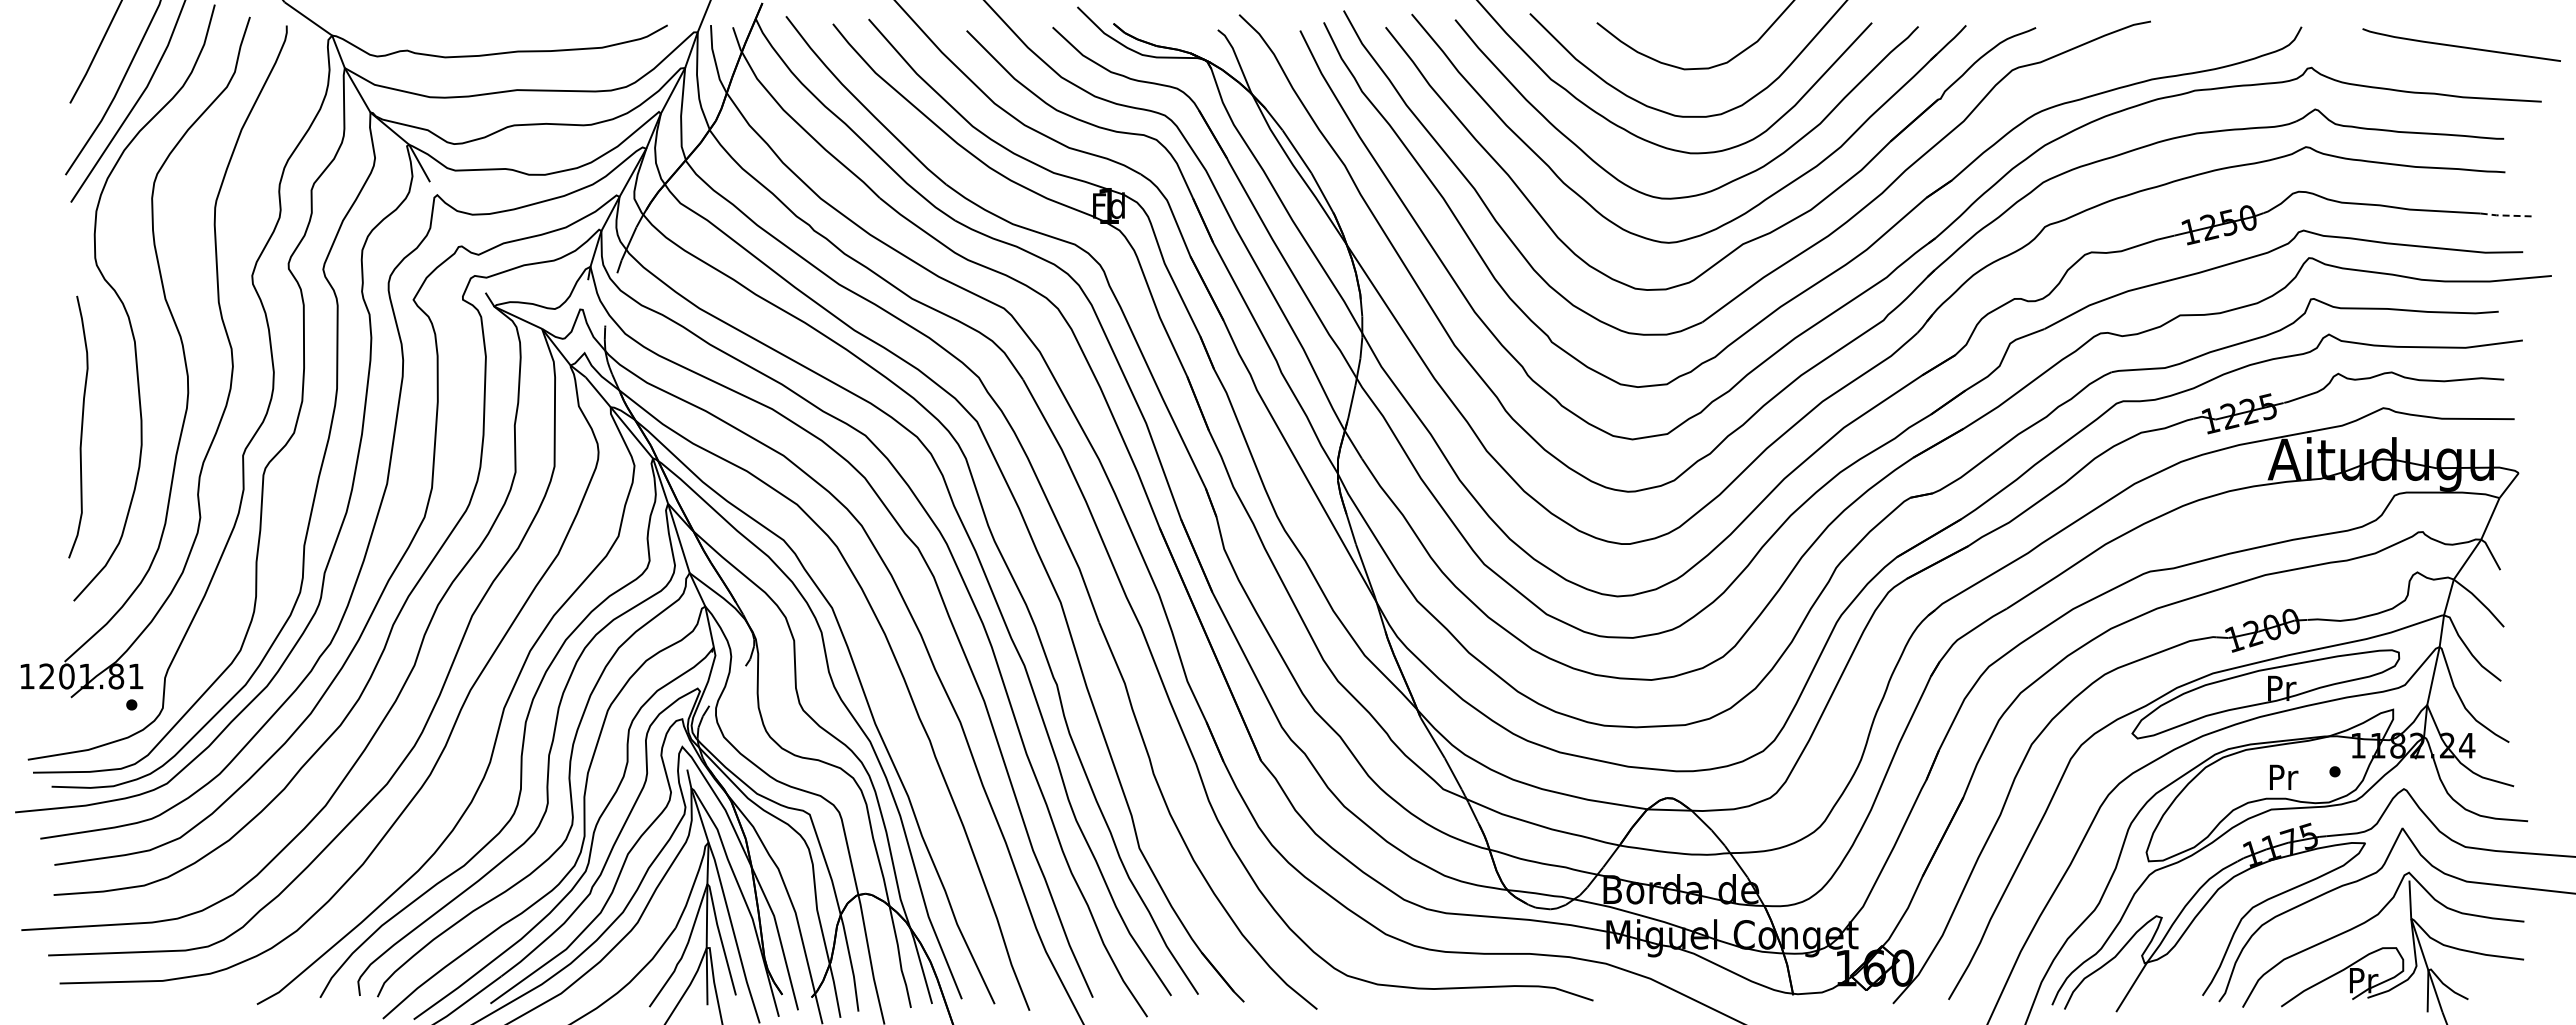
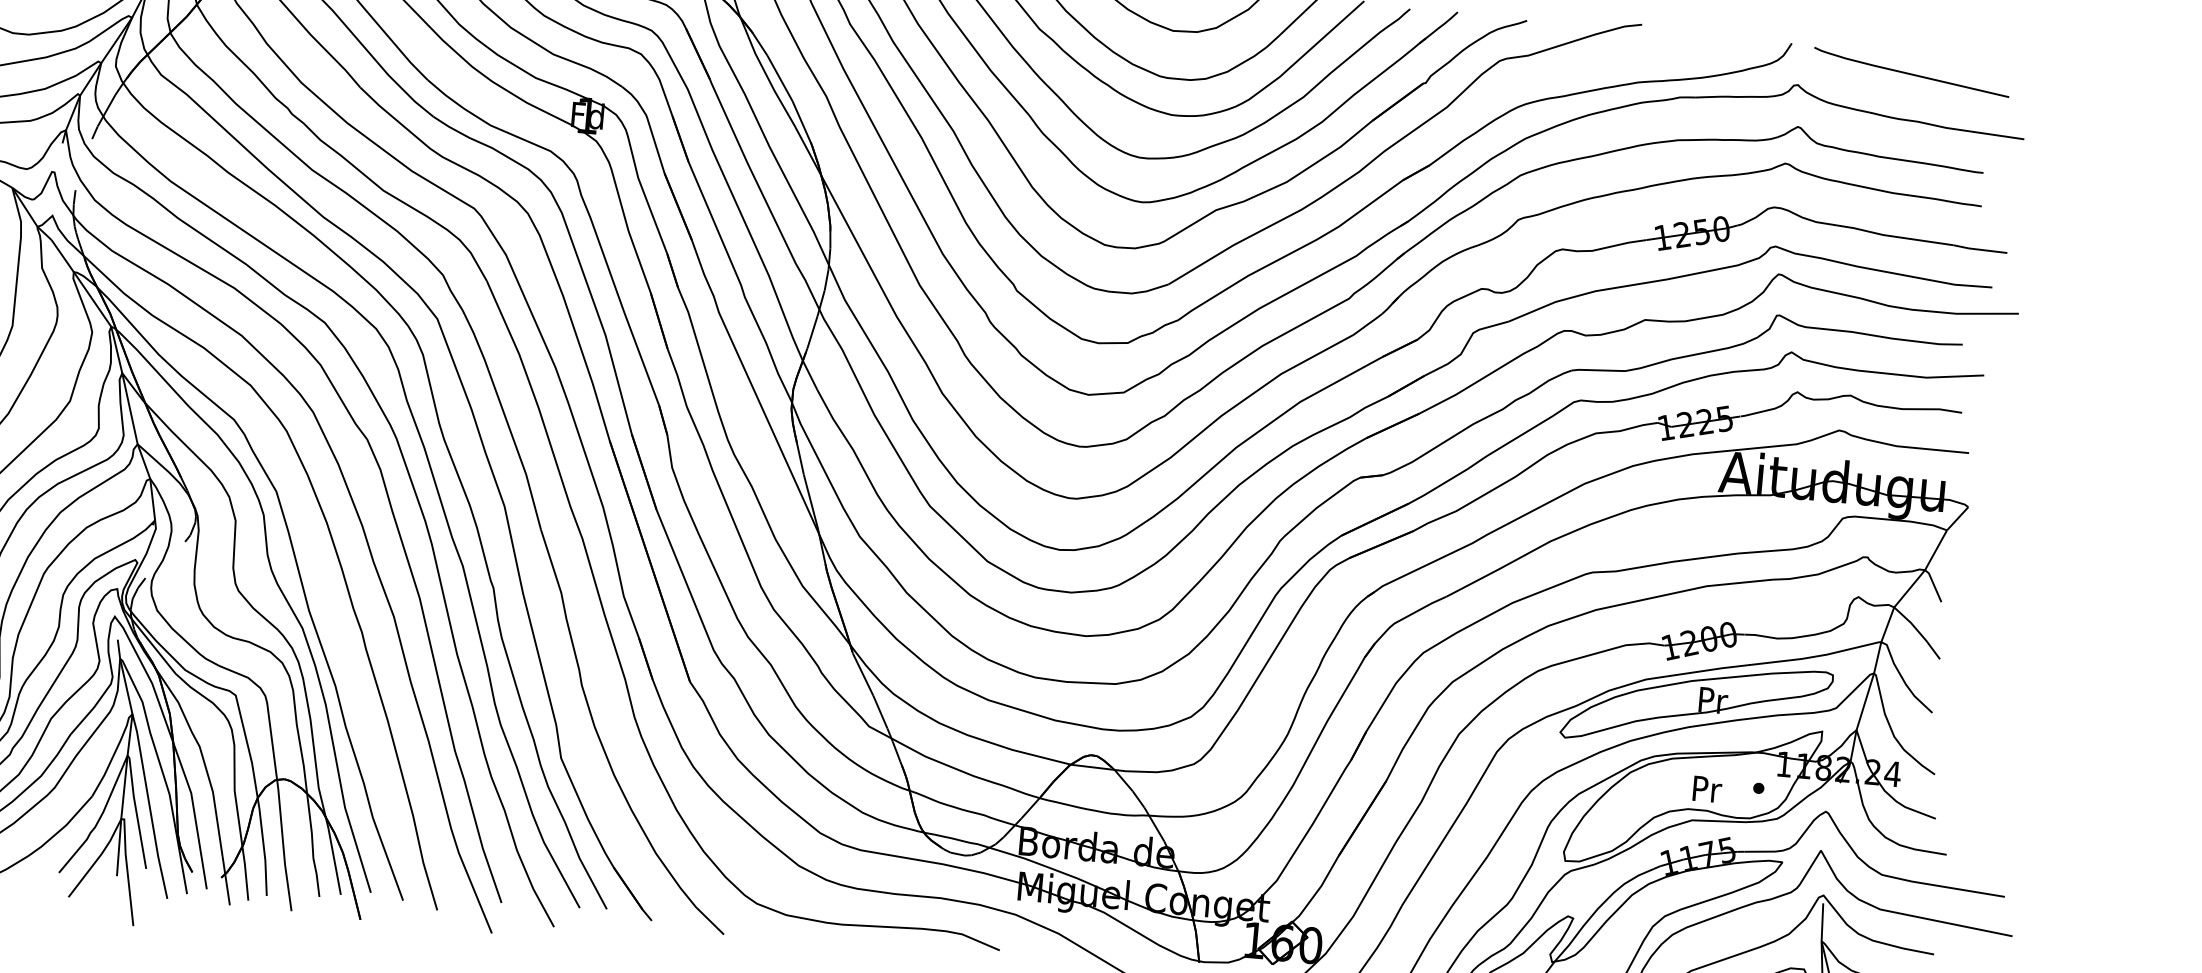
curve: (2461, 46) -> (1911, 73), moved
line: (2507, 215) -> (1980, 249), dashed -> solid

